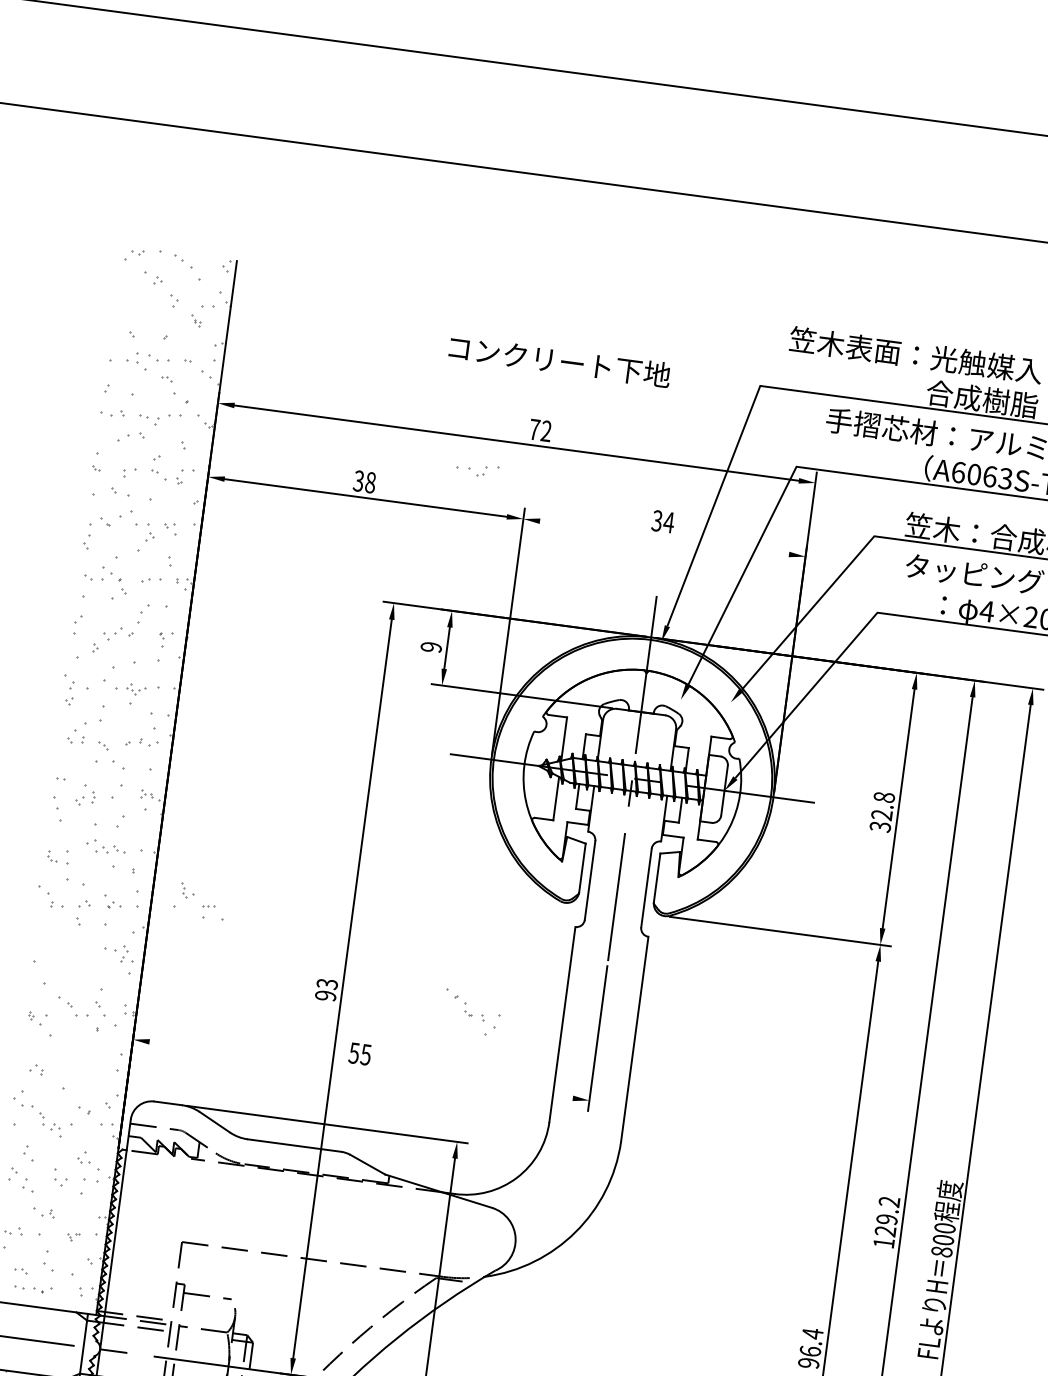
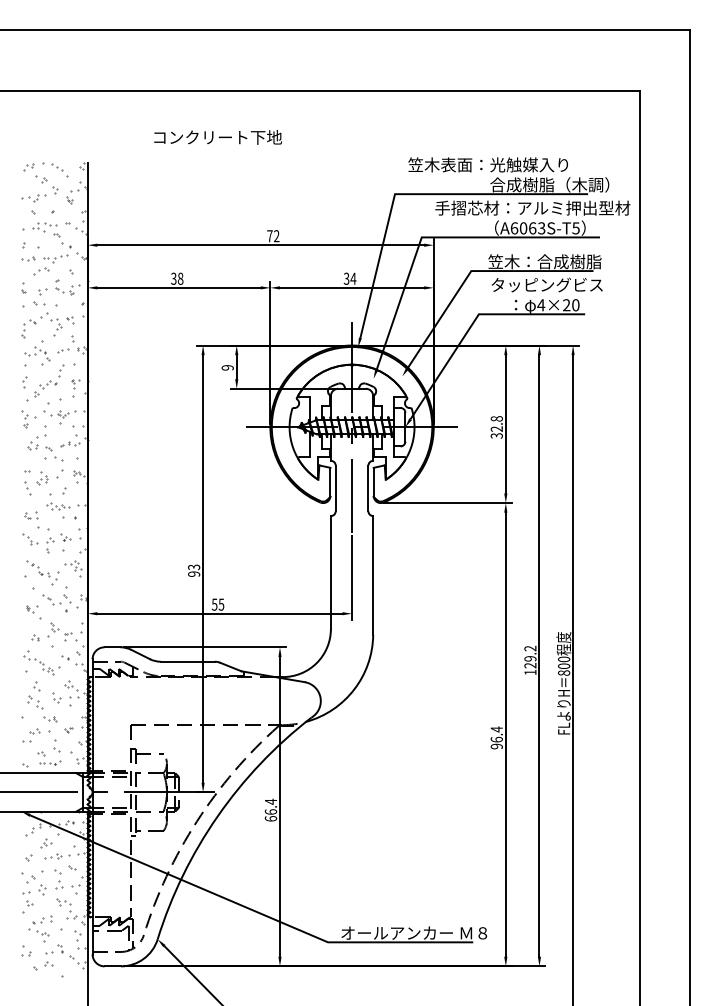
text: (558, 361) -> (217, 137), moved
part: (477, 471) -> (33, 198), moved
line: (663, 537) -> (351, 287), added
part: (200, 900) -> (62, 631), moved
part: (471, 1012) -> (42, 572), moved
line: (360, 1069) -> (219, 613), added

